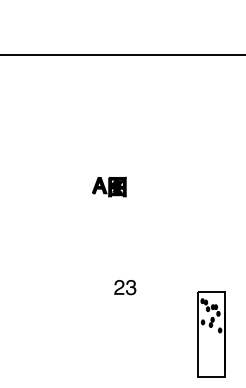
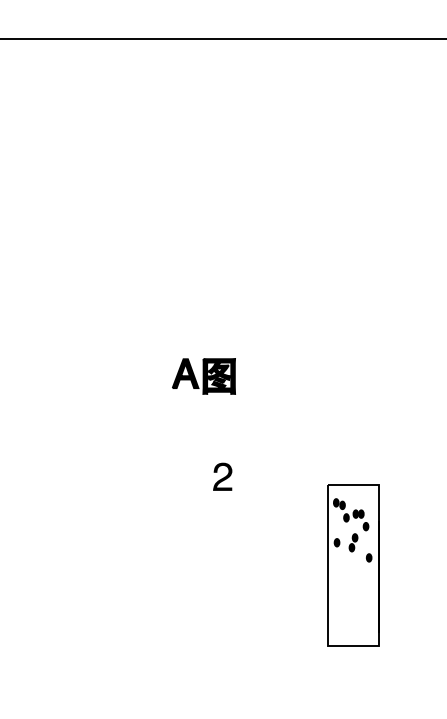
part: (109, 186) -> (204, 375), moved
fill: (130, 287) -> (243, 477), removed
part: (211, 334) -> (352, 565), moved

